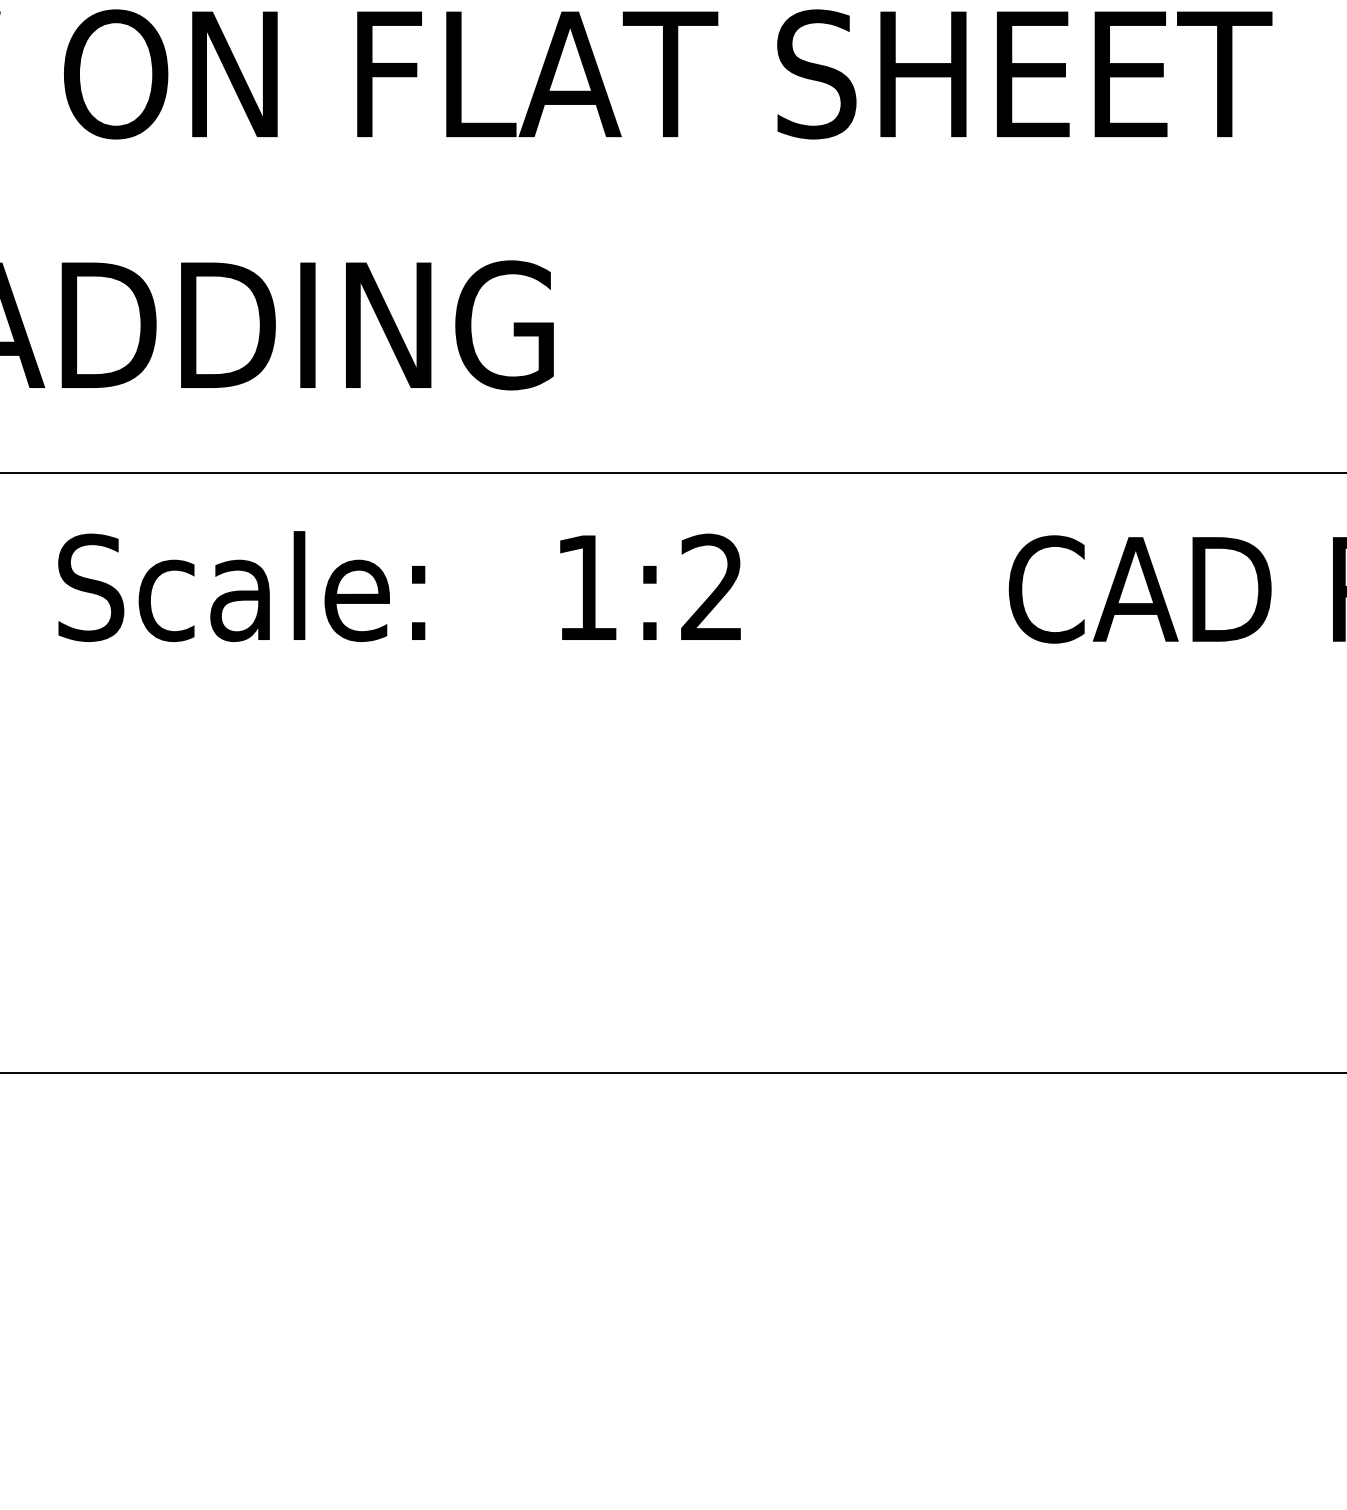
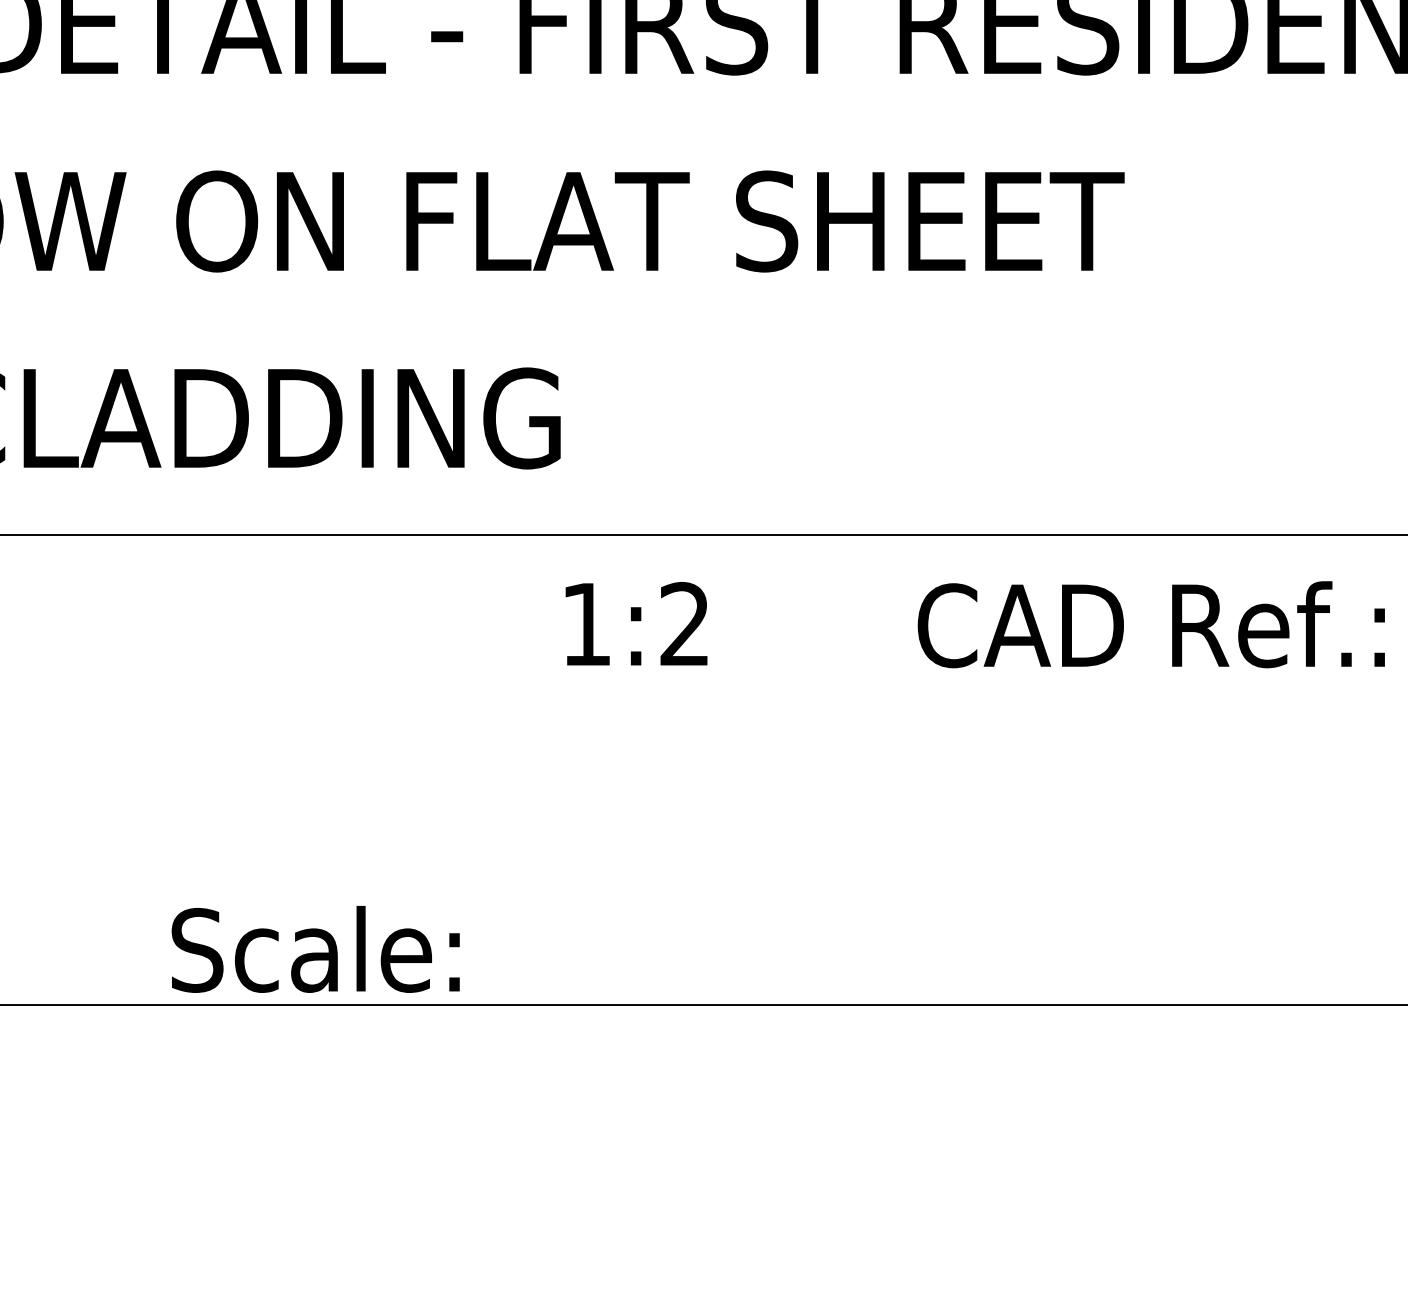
text: (241, 586) -> (315, 949), moved

